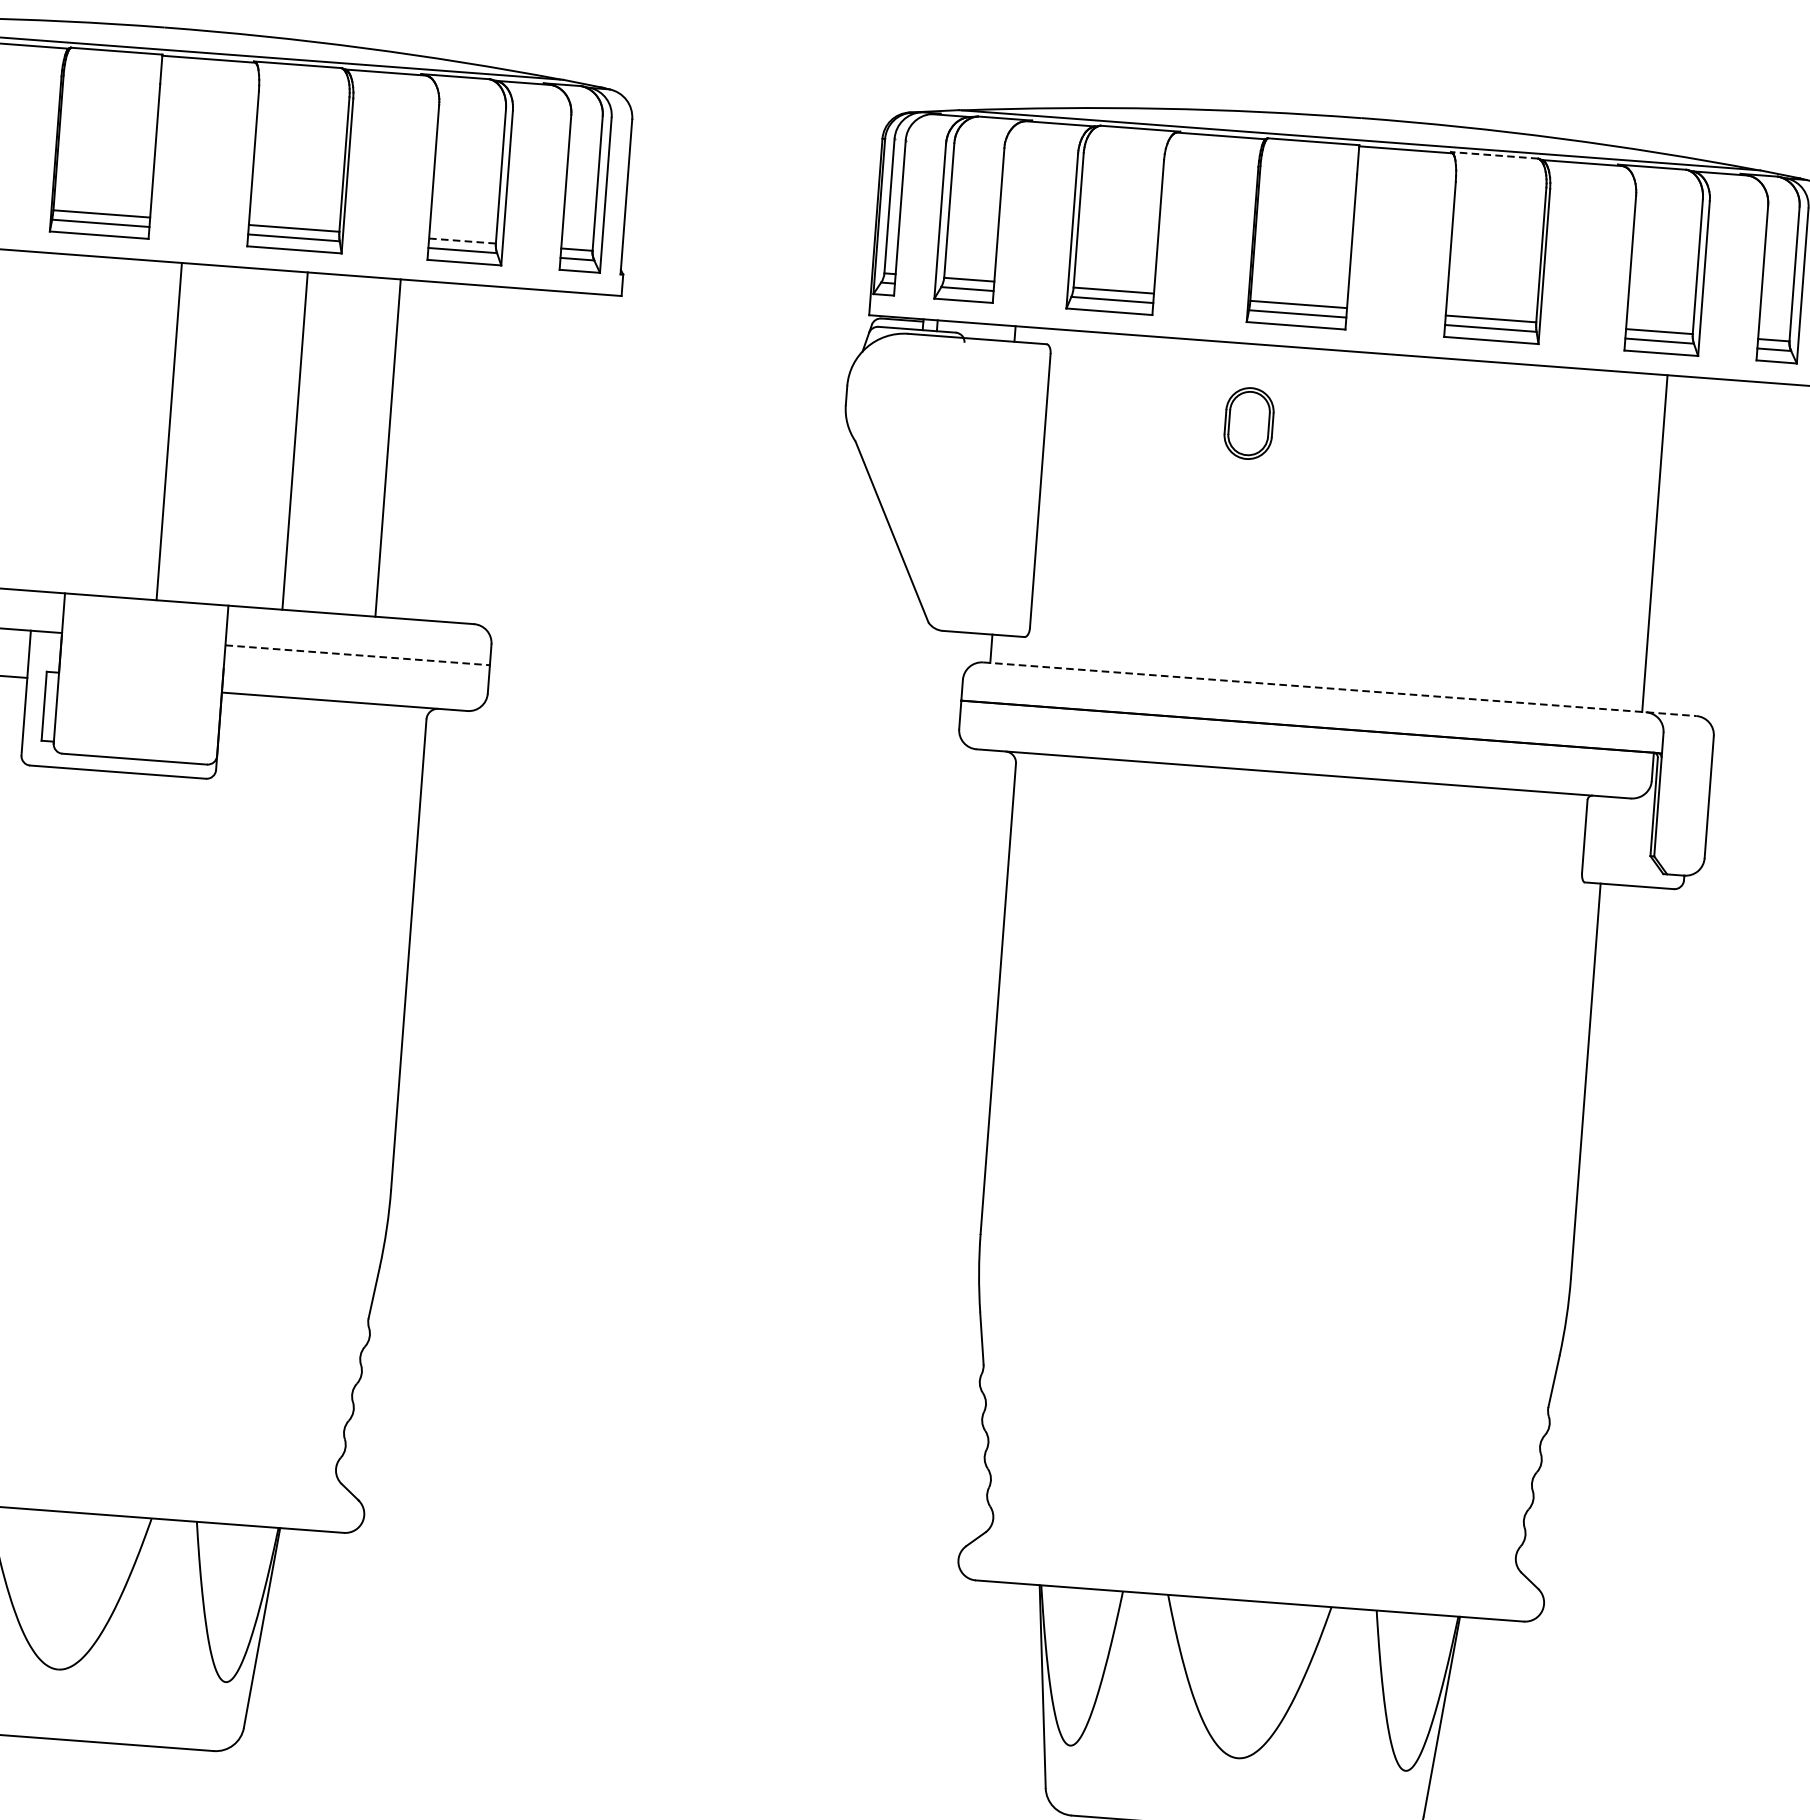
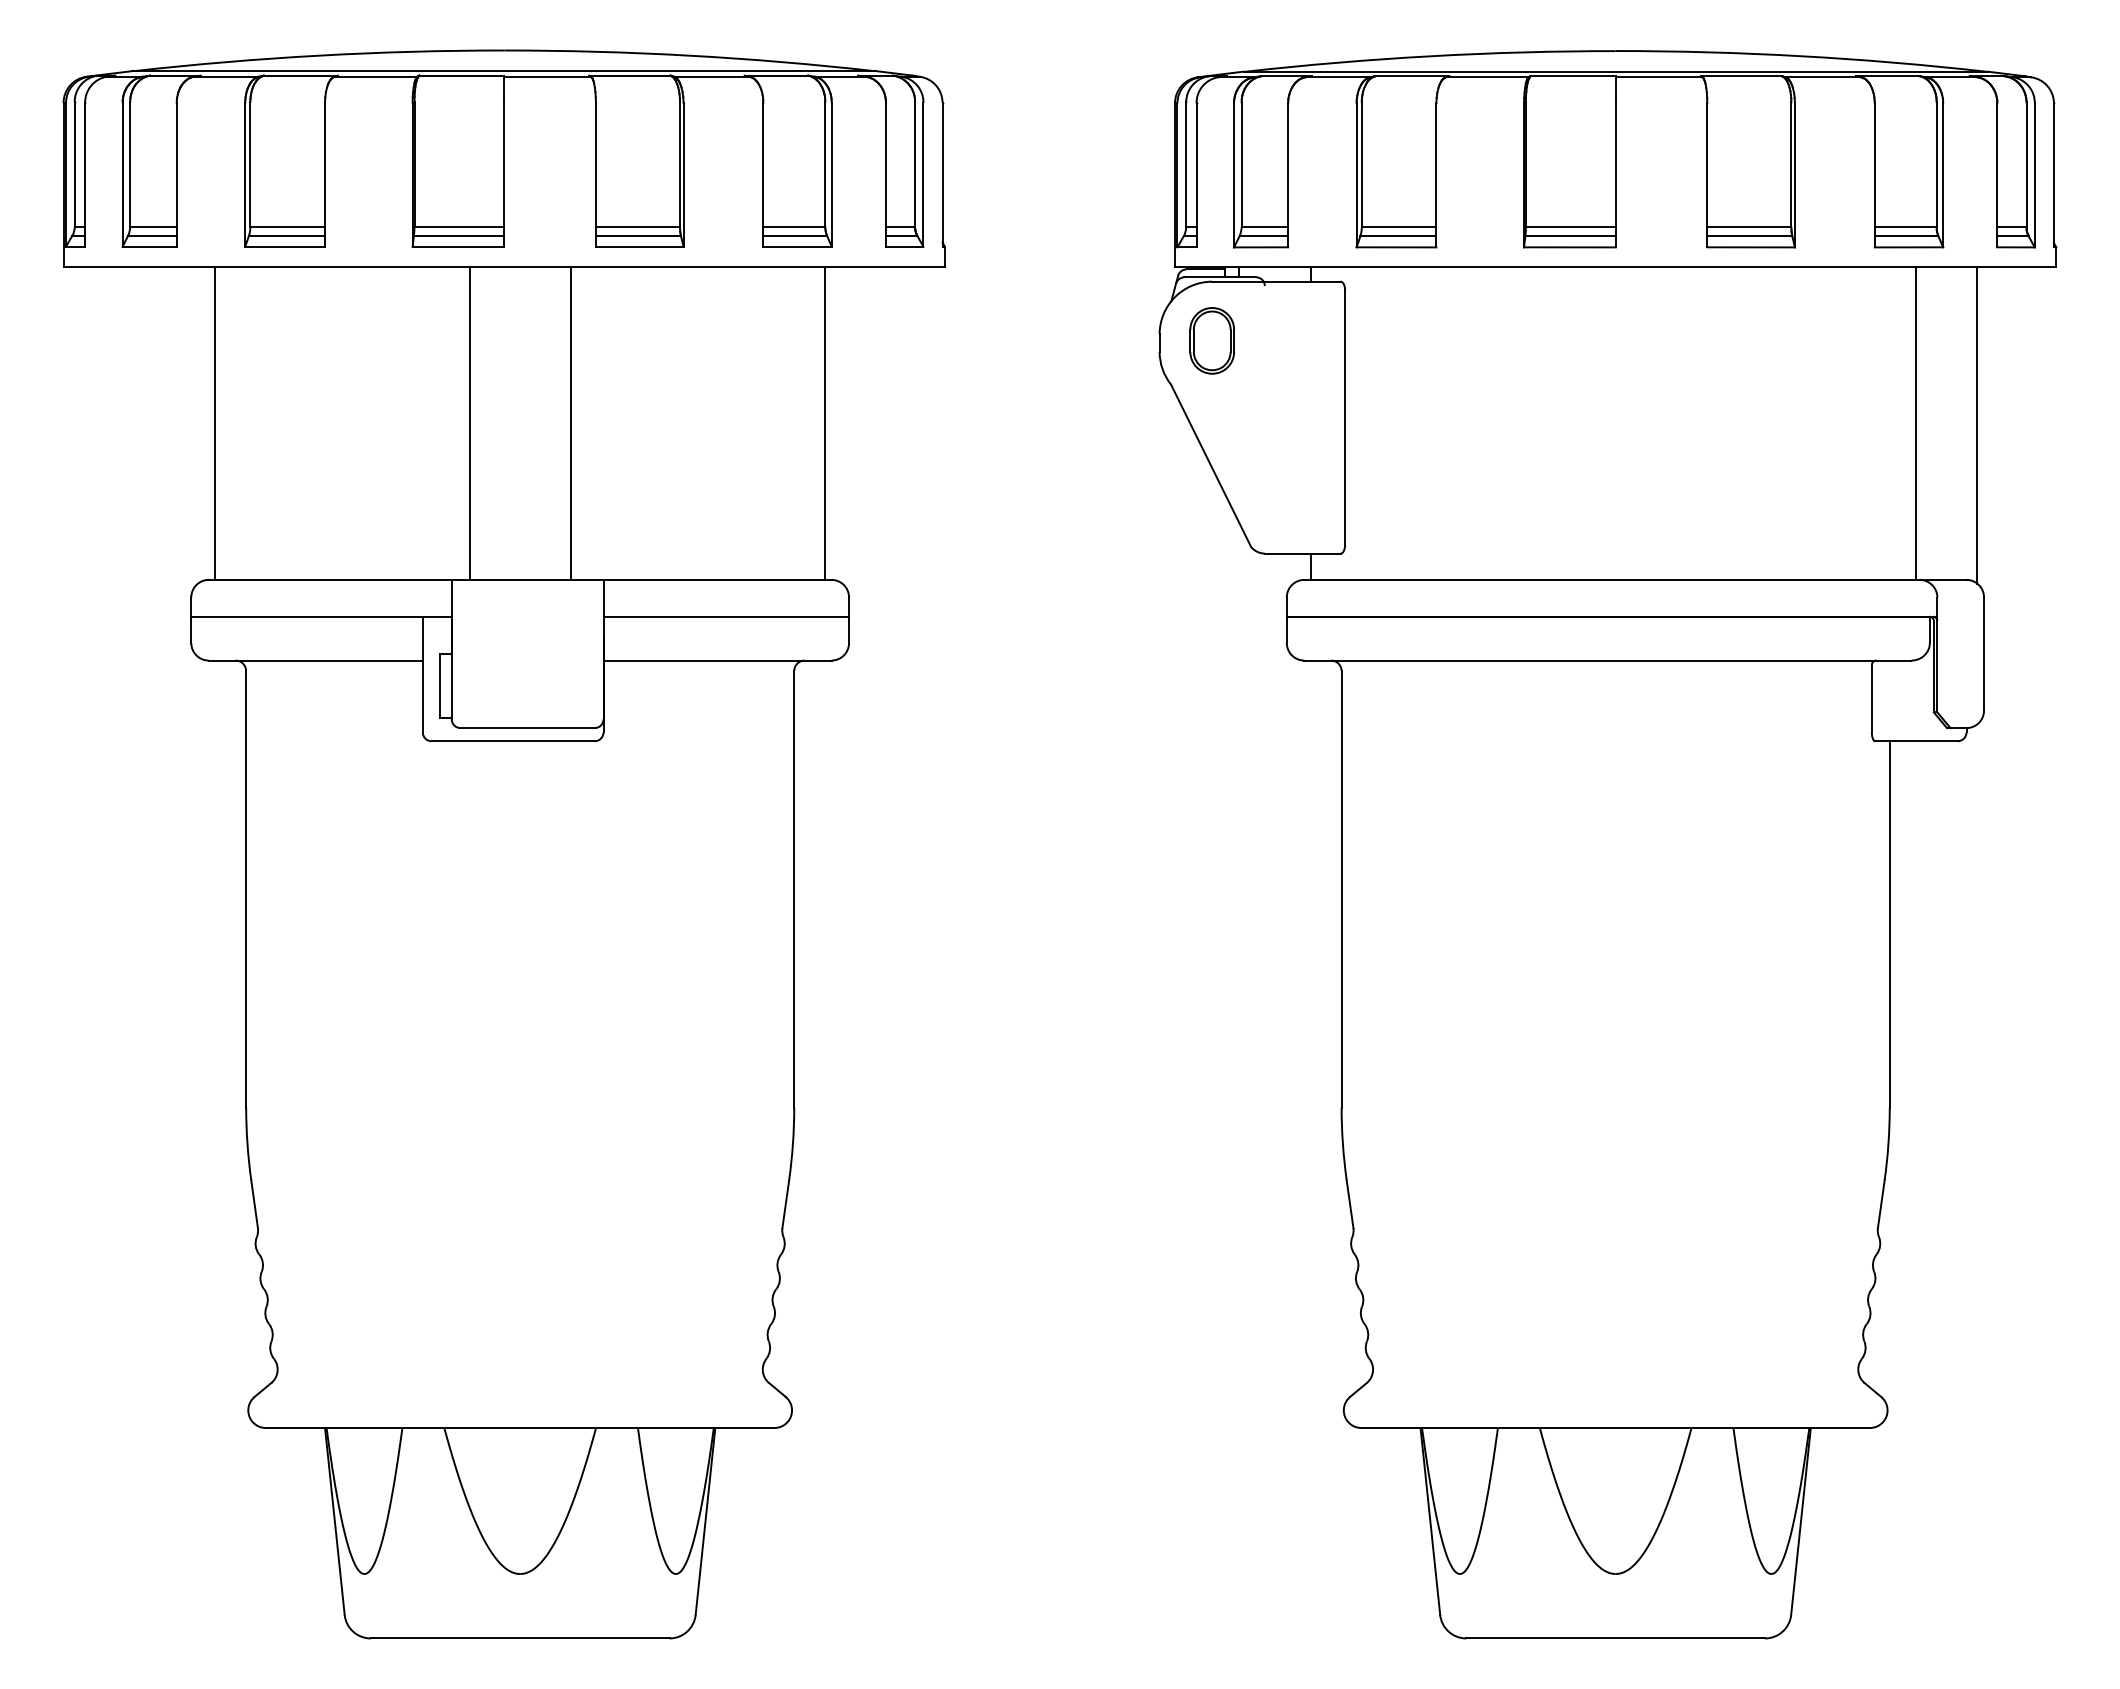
line: (1494, 155) -> (1741, 76), dashed -> solid
line: (462, 240) -> (794, 226), dashed -> solid
part: (1249, 423) -> (1212, 340), moved
line: (169, 430) -> (469, 422), moved
line: (295, 440) -> (570, 422), moved
line: (387, 447) -> (824, 422), moved
line: (1720, 550) -> (1977, 425), added
line: (357, 655) -> (726, 616), dashed -> solid
line: (1339, 688) -> (1635, 579), dashed -> solid

